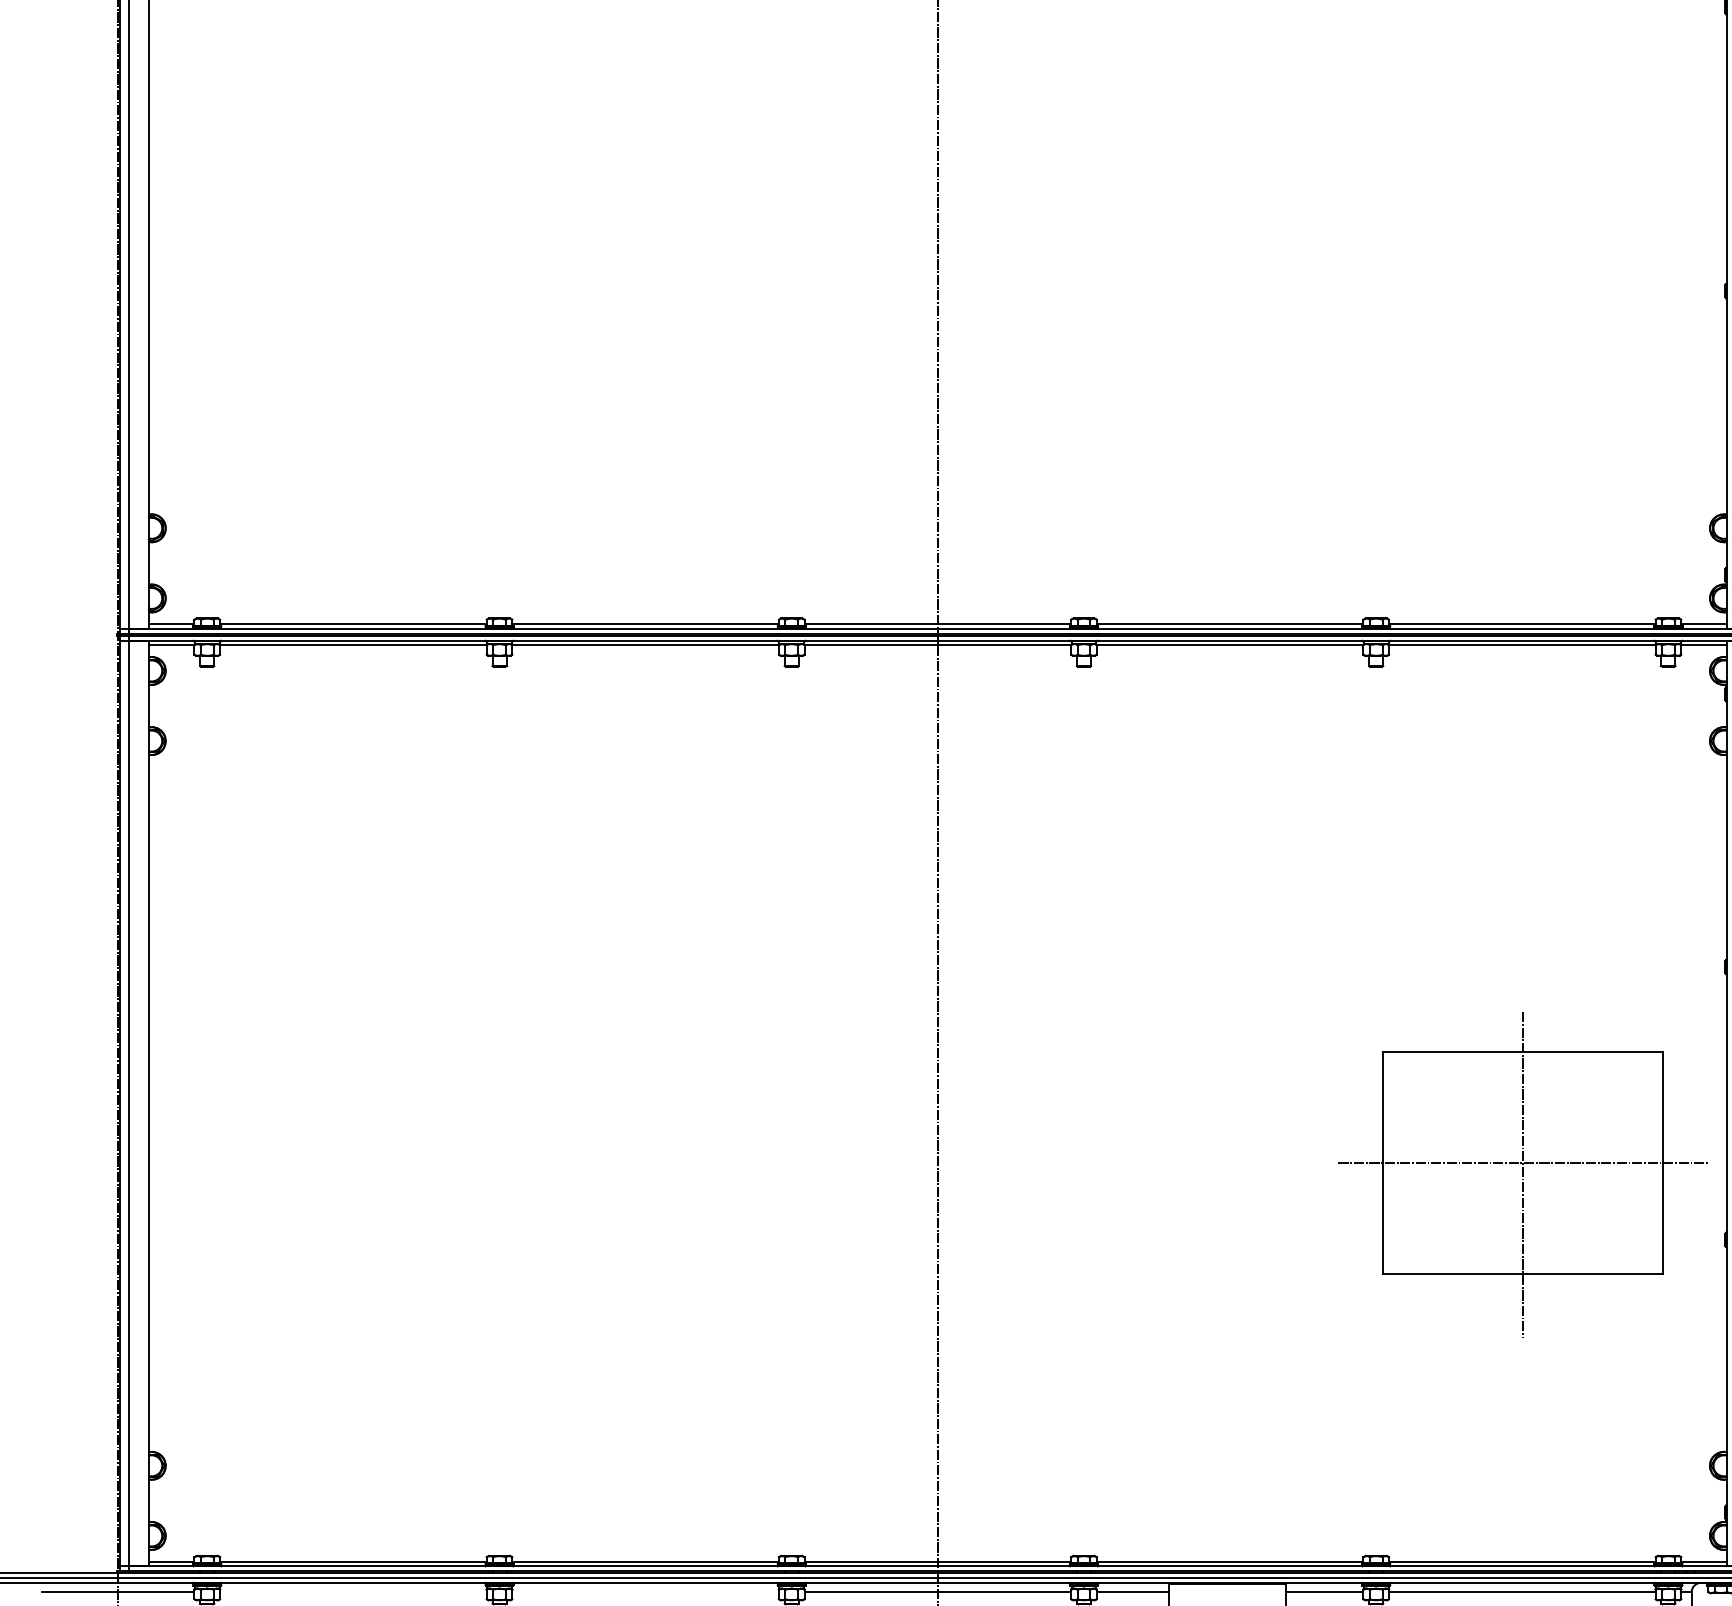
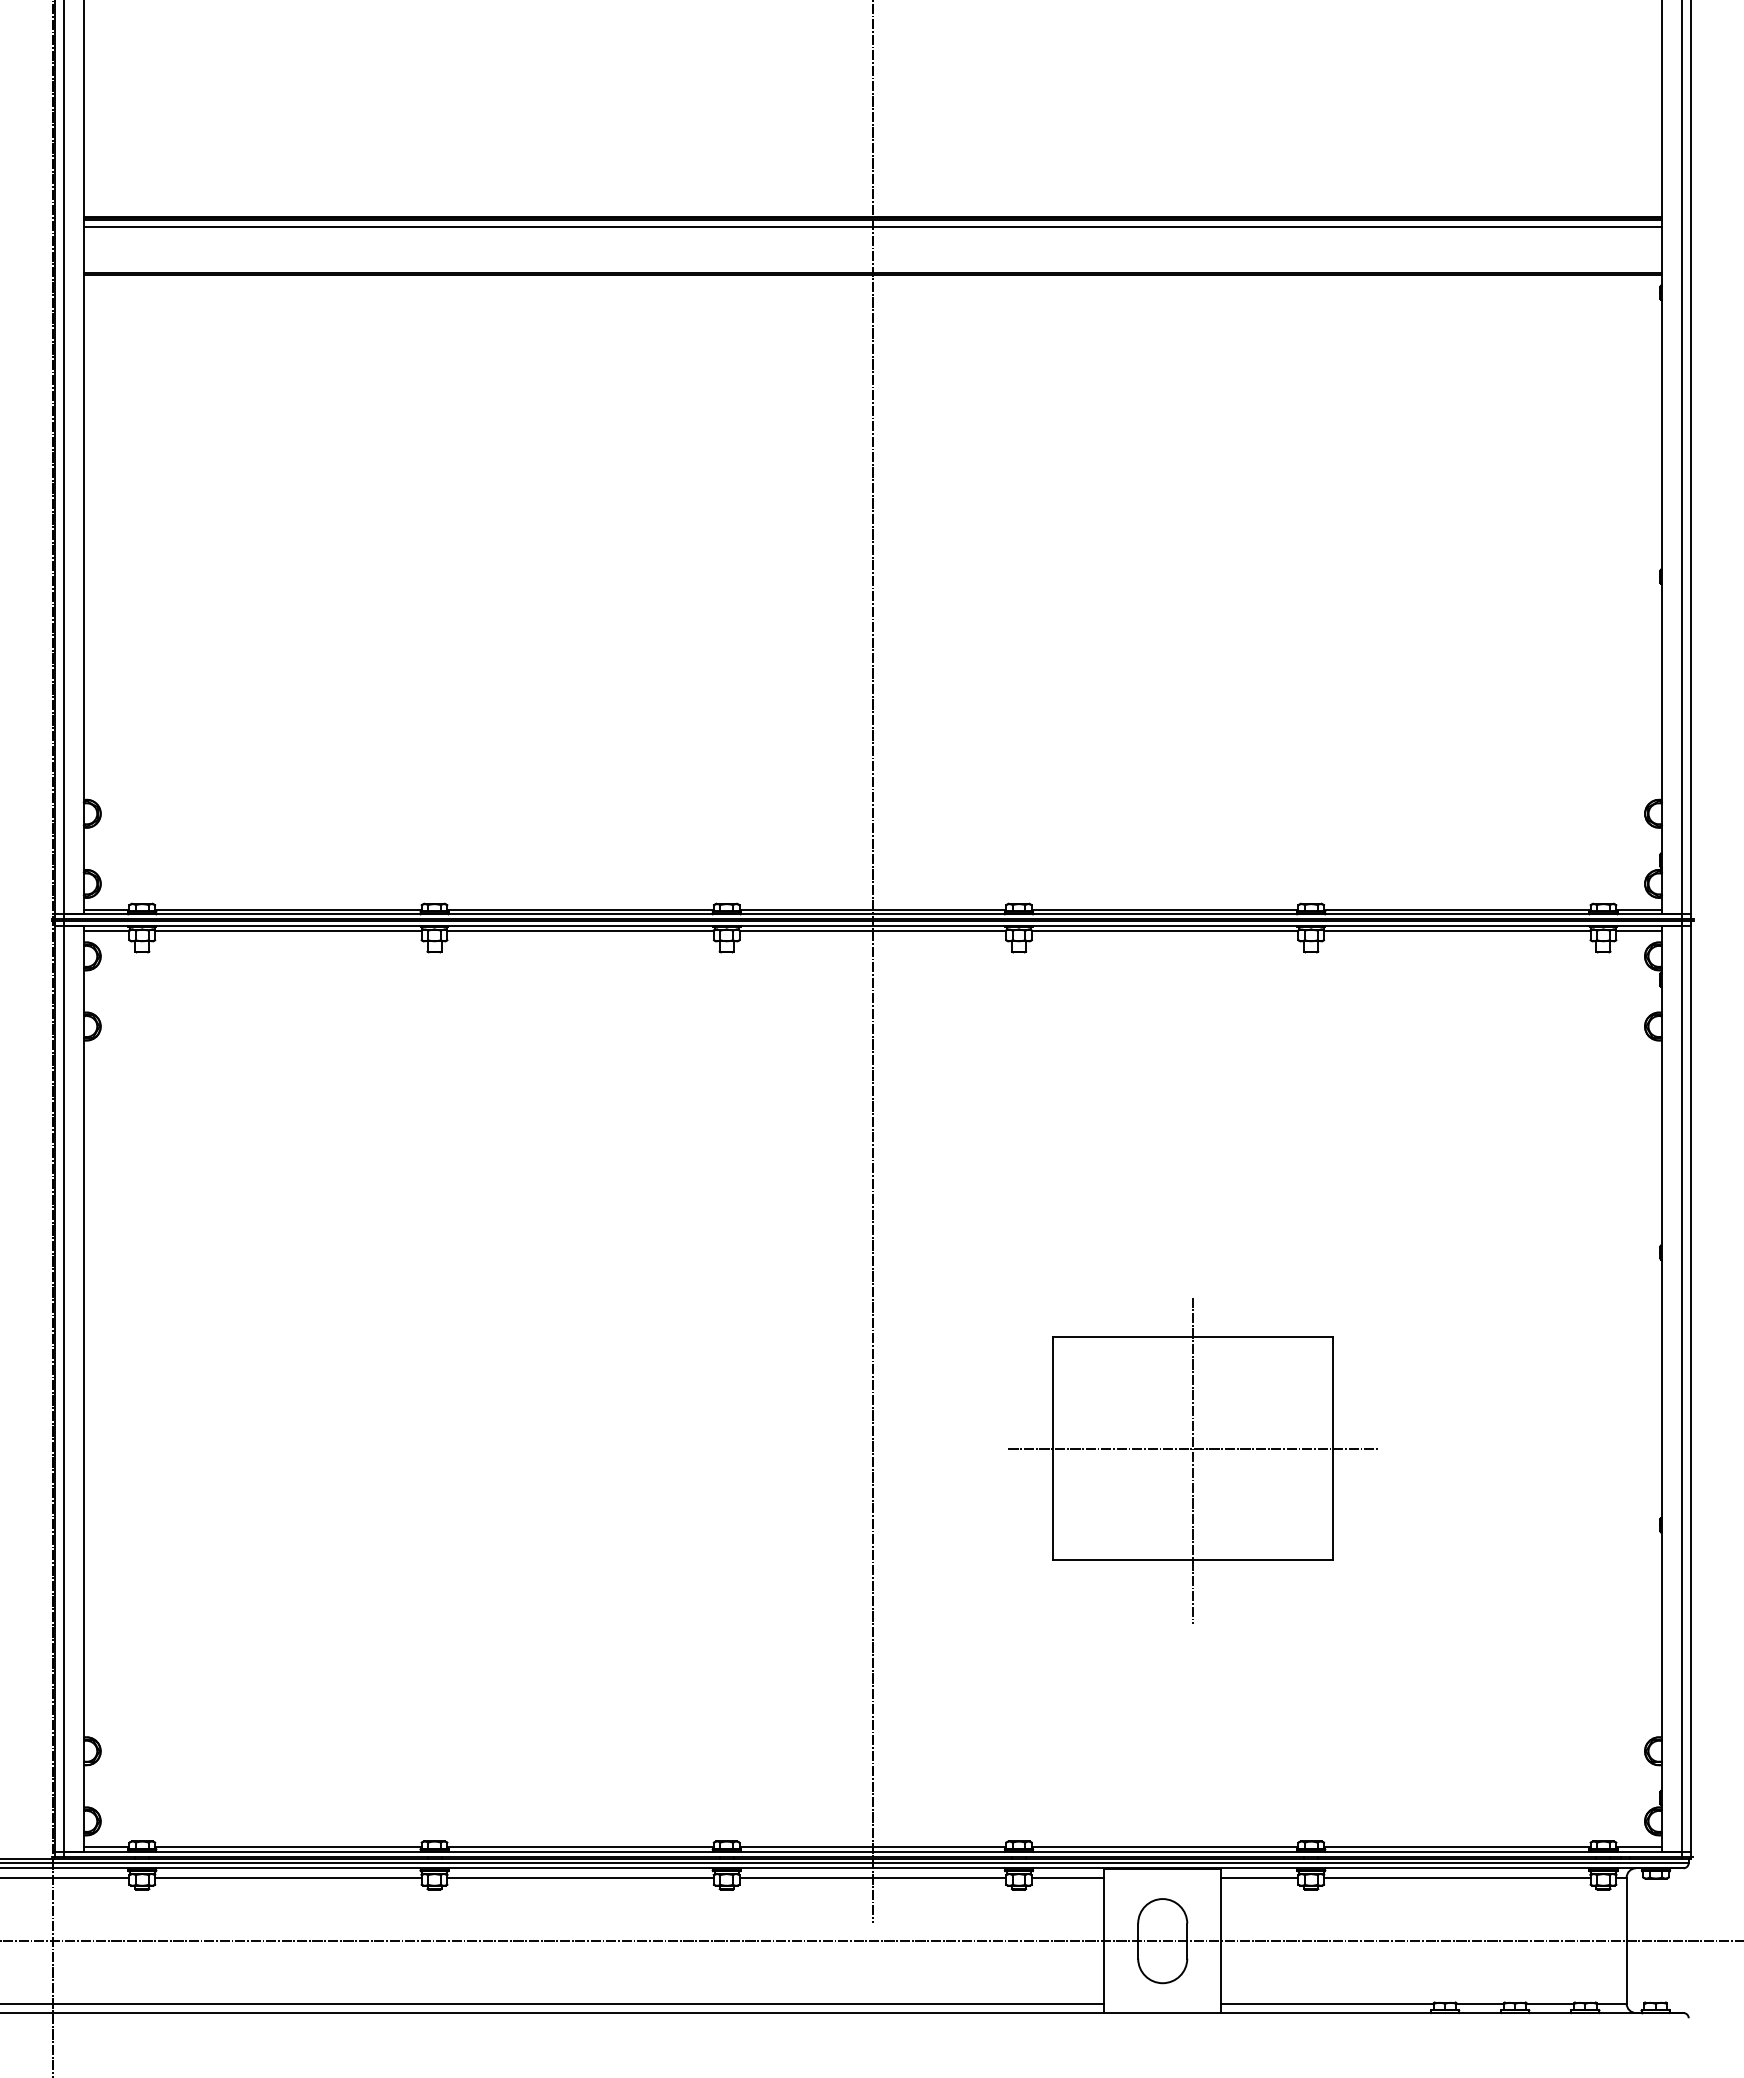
part: (1522, 1175) -> (1192, 1460), moved
line: (353, 1592) -> (288, 1877), added
line: (645, 1592) -> (580, 1877), added

